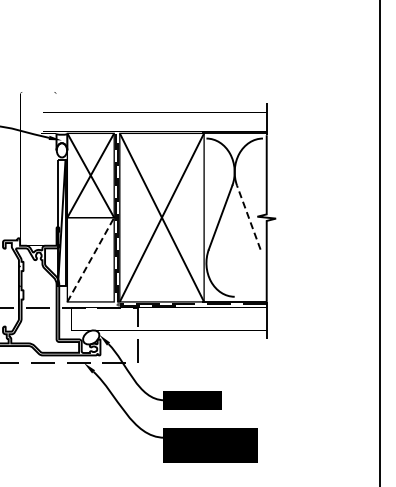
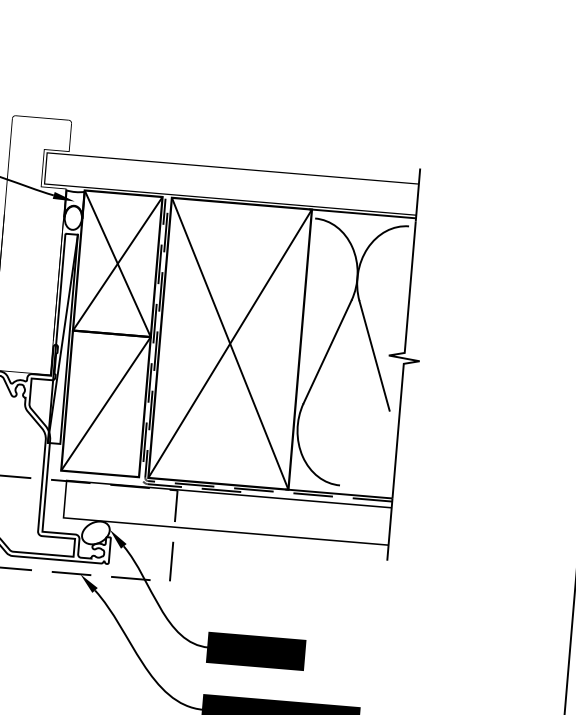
line: (248, 217) -> (374, 355), dashed -> solid
line: (91, 259) -> (107, 403), dashed -> solid

